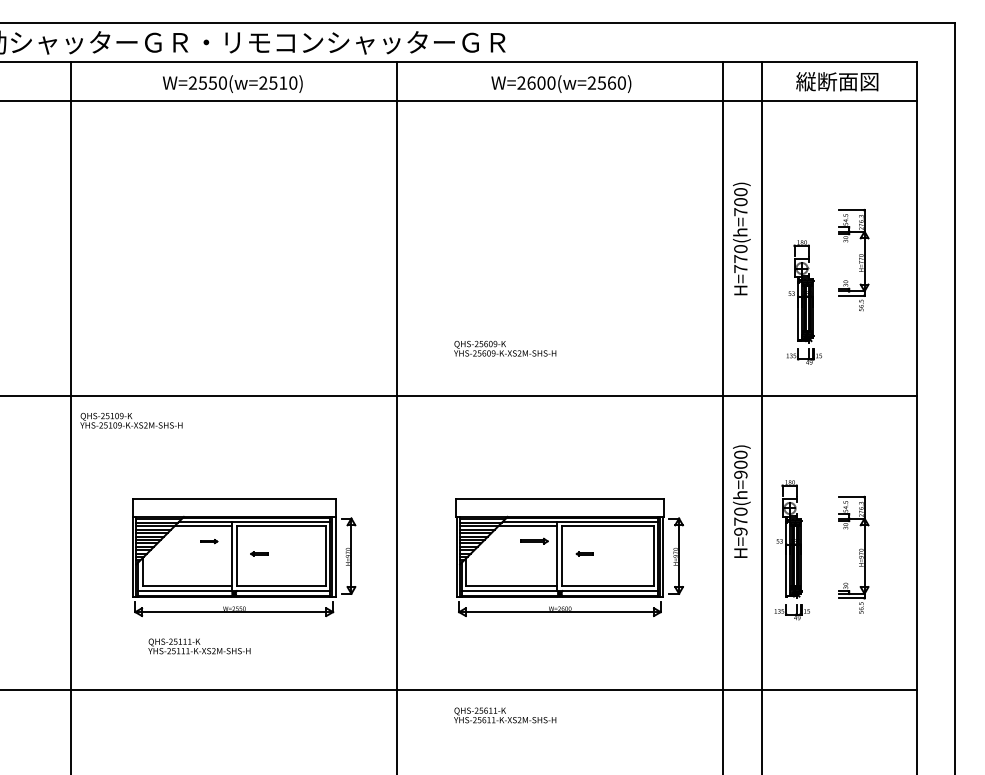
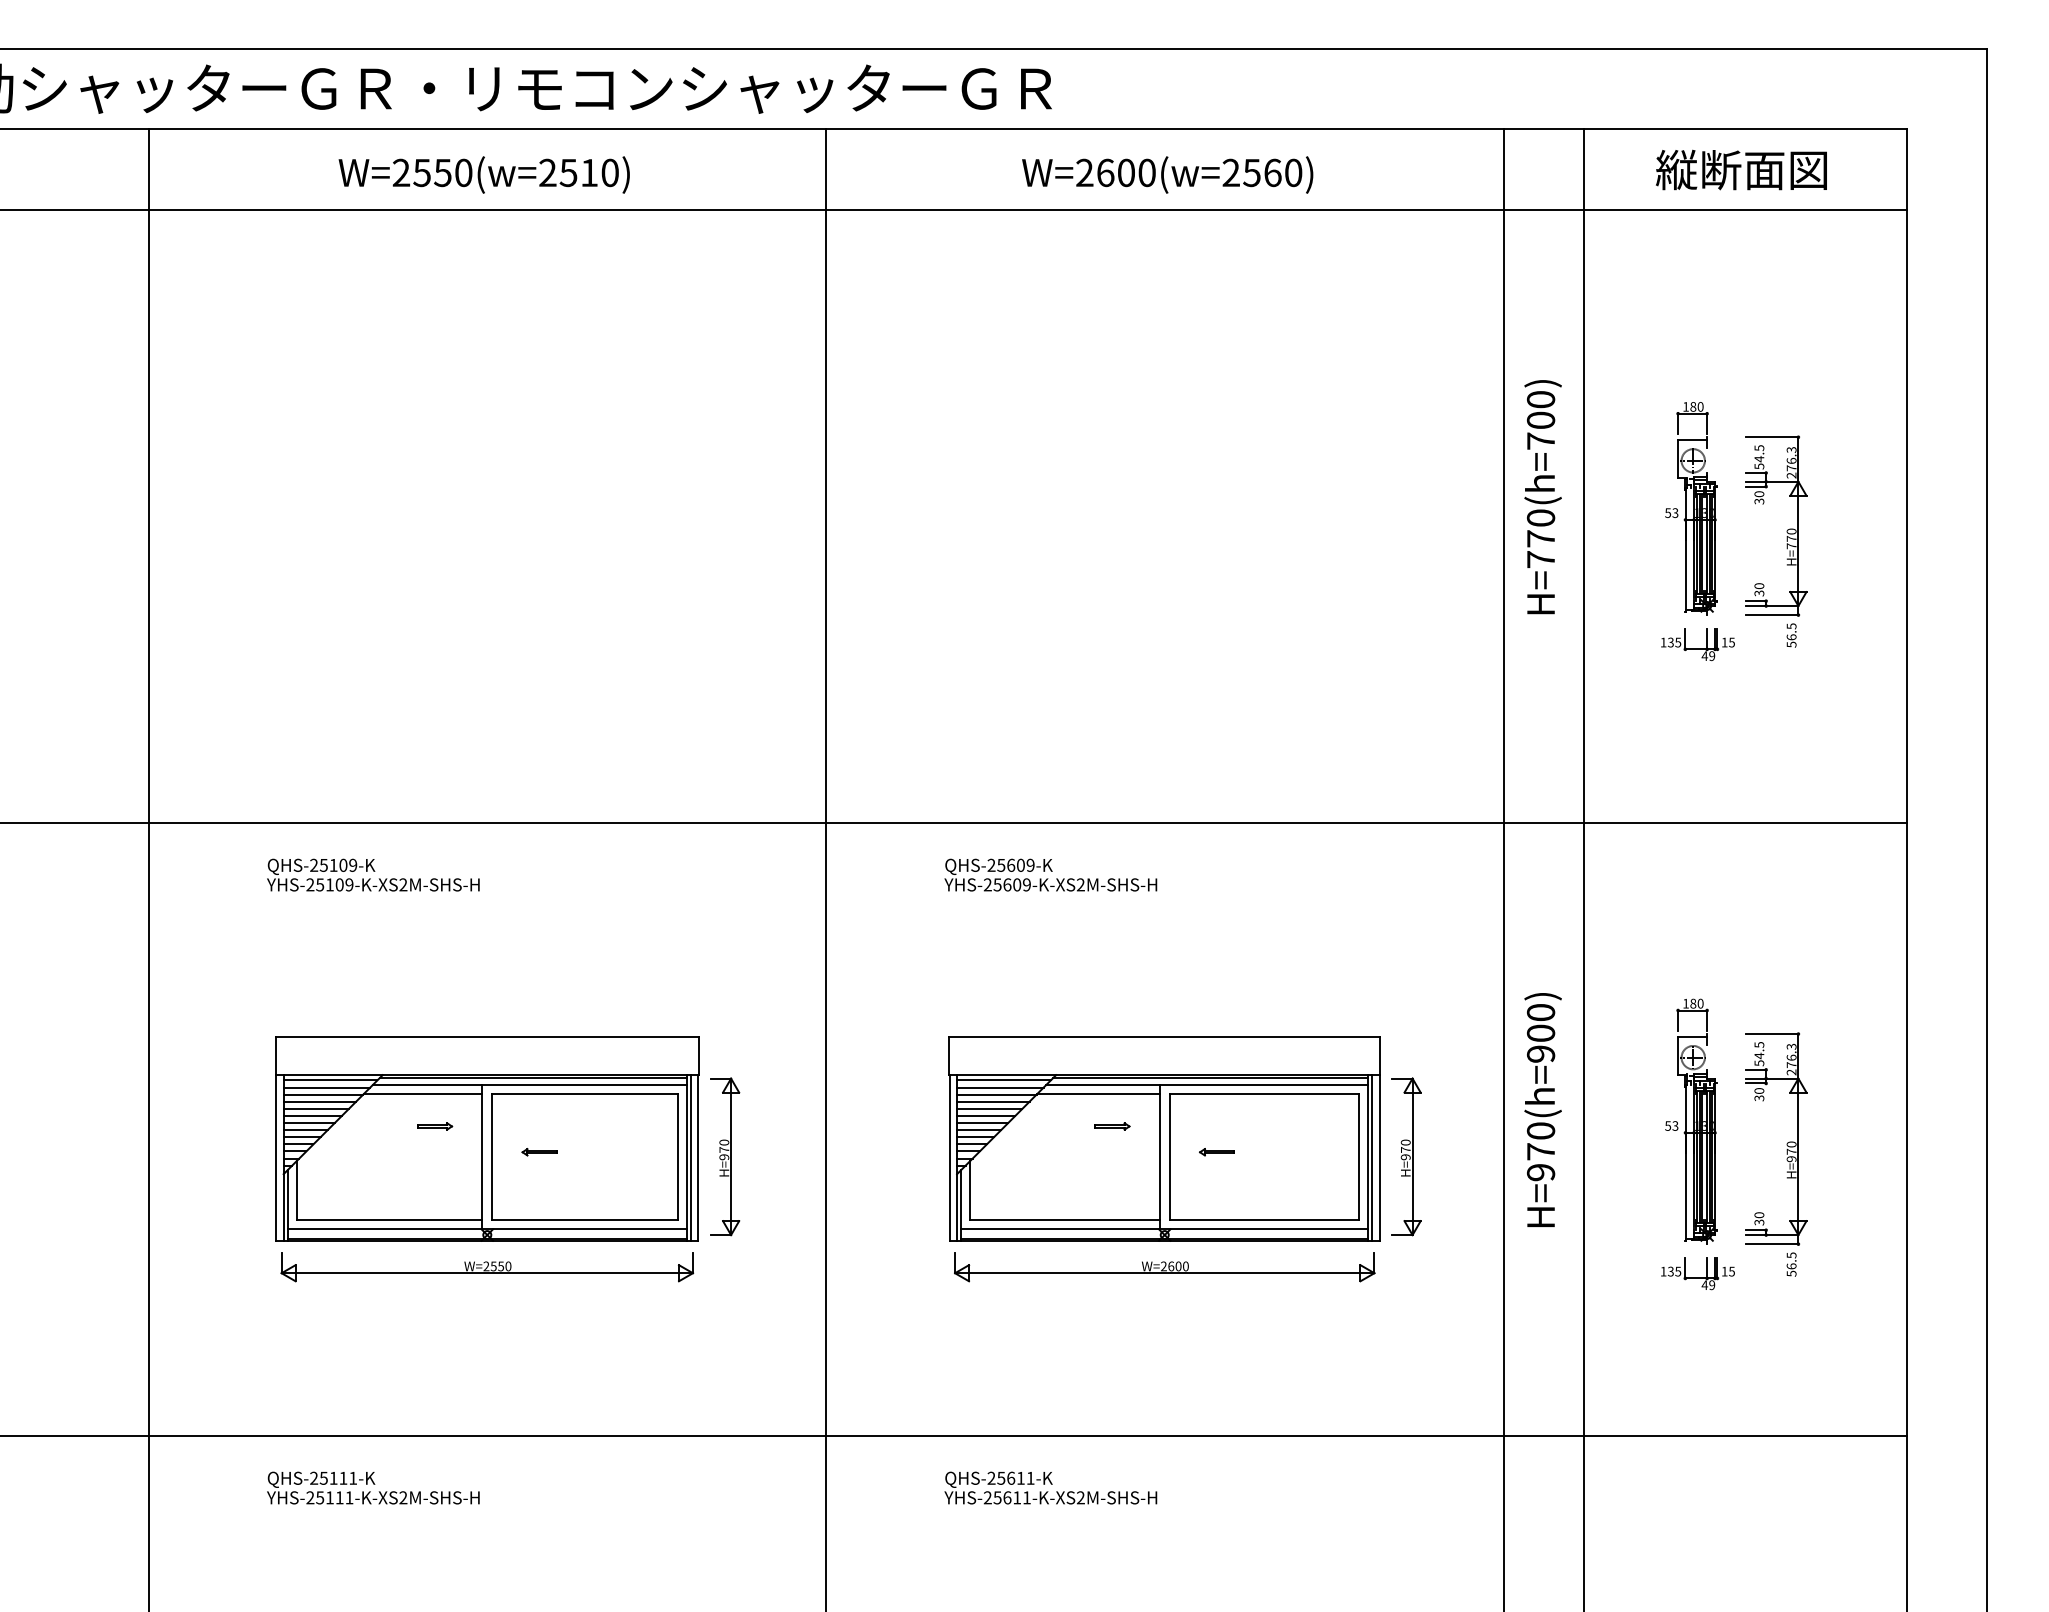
part: (804, 302) -> (1698, 531), moved
text: (505, 348) -> (1051, 874), moved
text: (131, 420) -> (373, 874), moved
text: (741, 501) -> (1542, 1109), moved
part: (534, 541) -> (1111, 1126), size x0.62
part: (791, 550) -> (1696, 1145), moved
text: (199, 646) -> (373, 1488), moved

